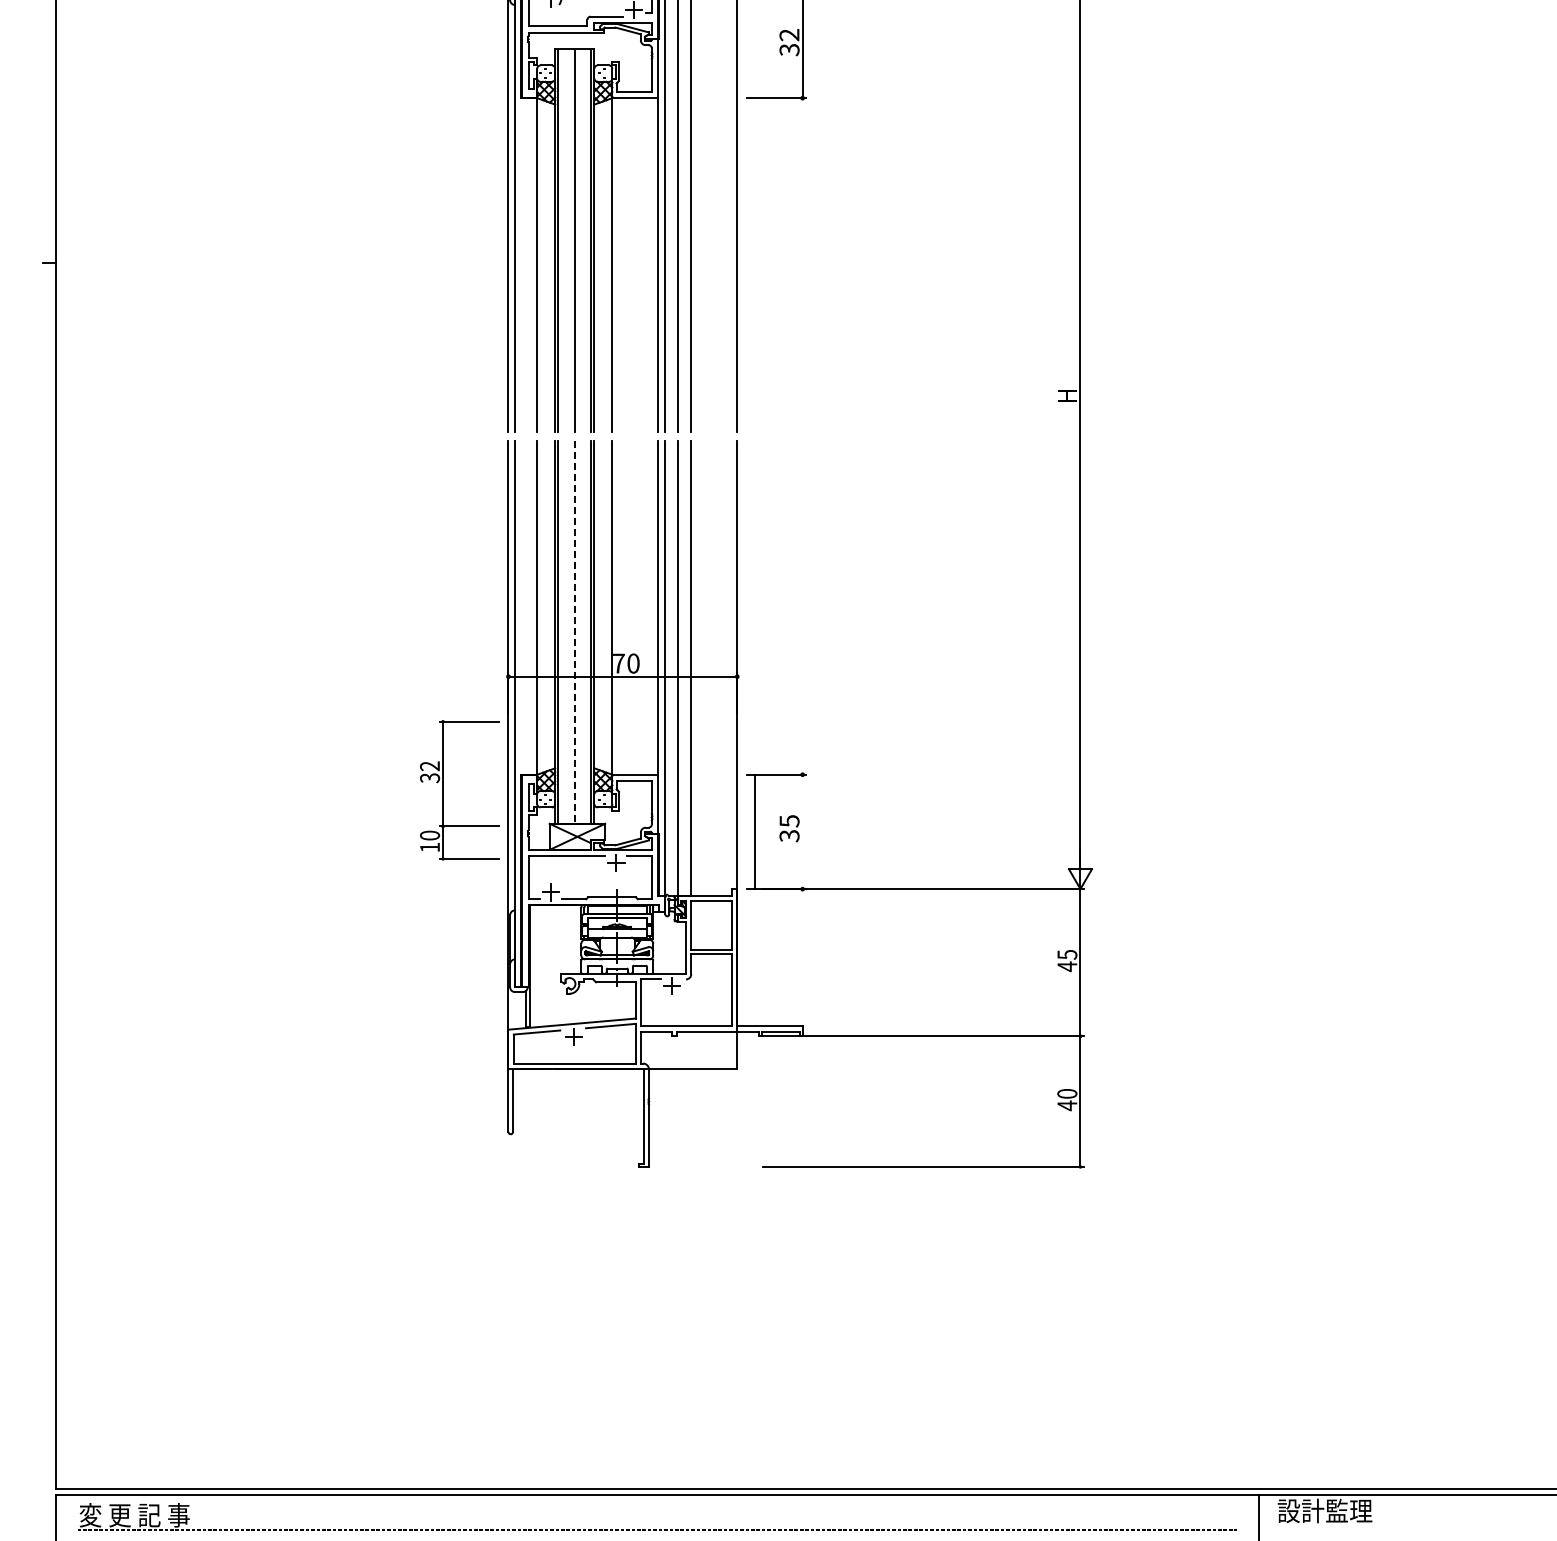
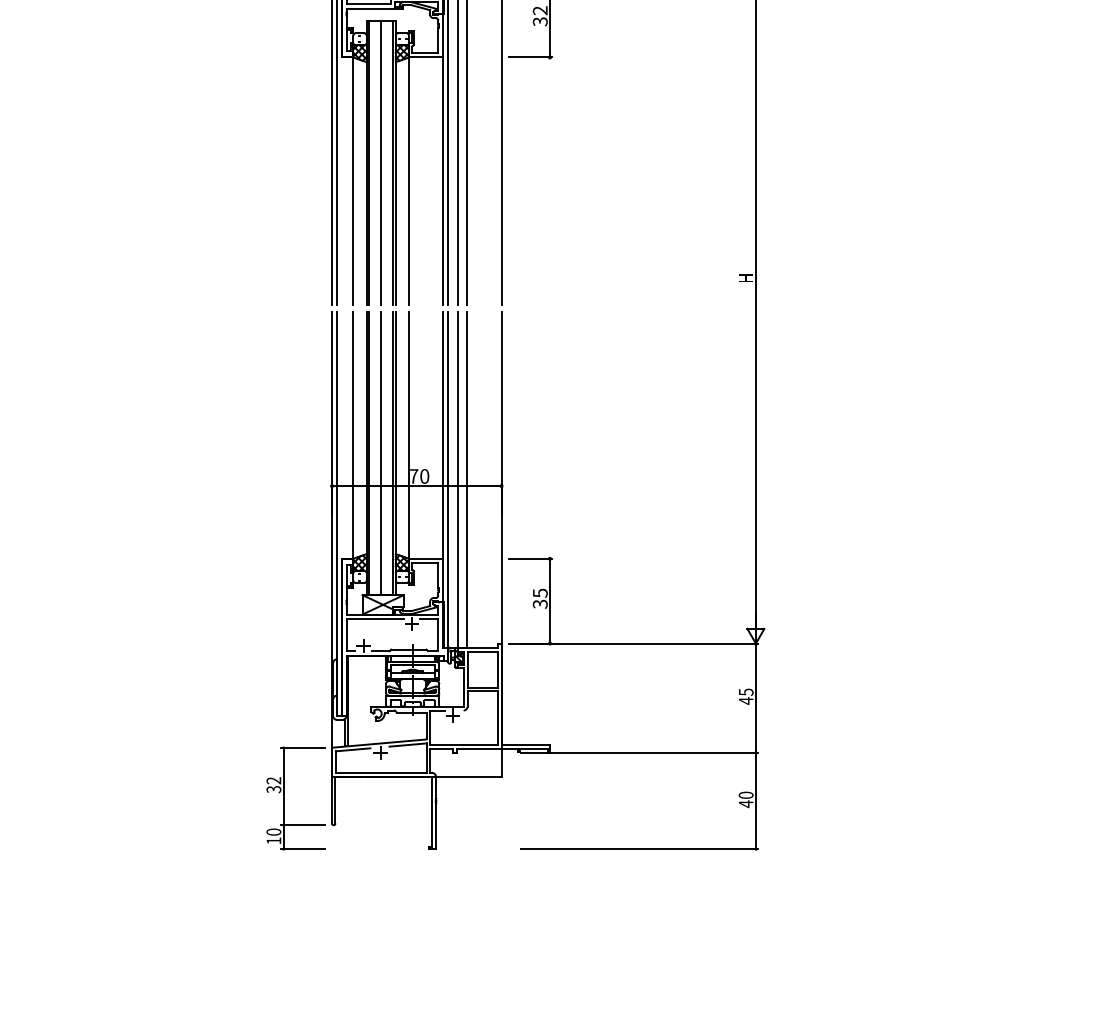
line: (574, 633) -> (380, 454), dashed -> solid
part: (443, 790) -> (283, 798), moved
line: (754, 831) -> (549, 600), moved

